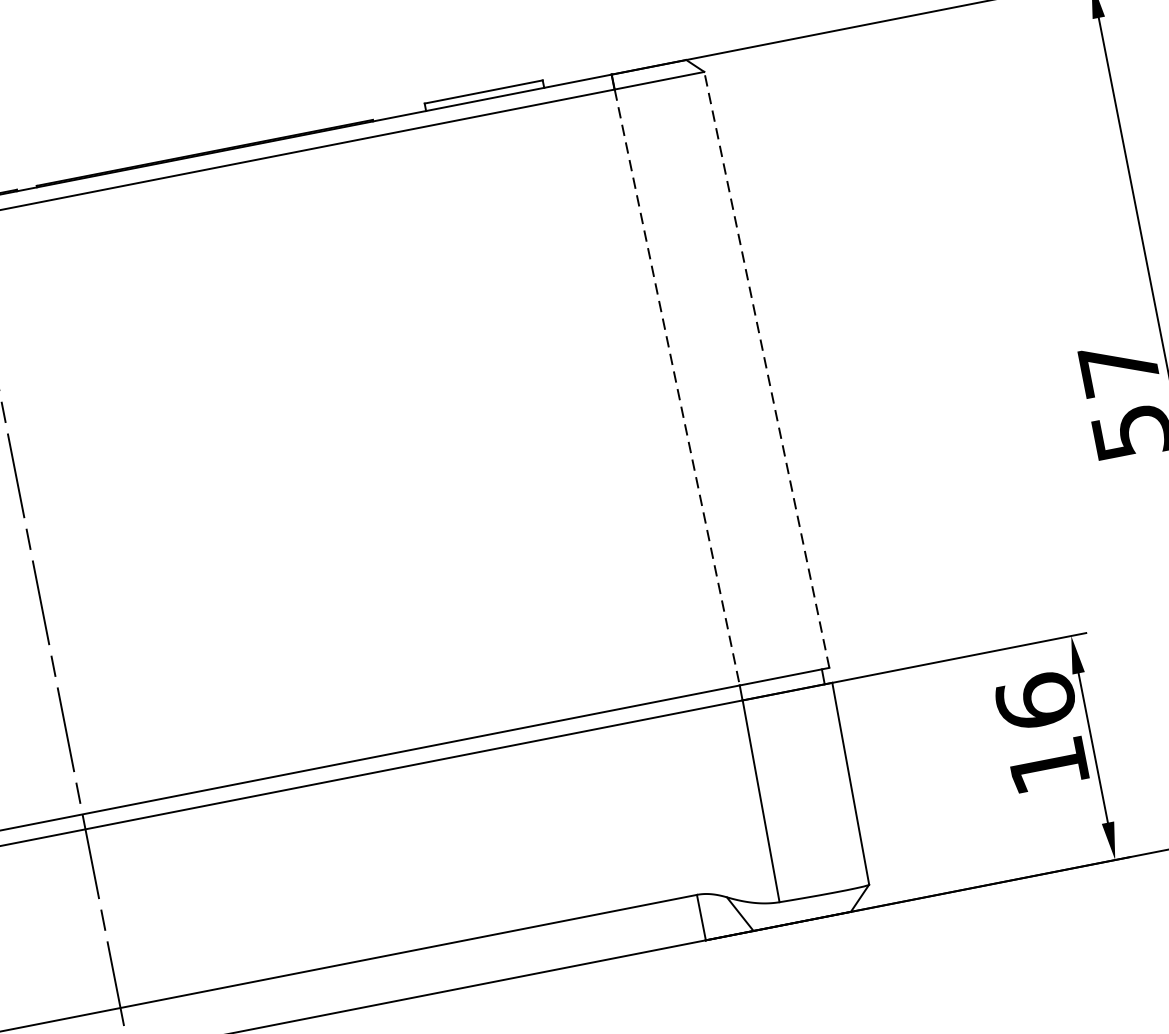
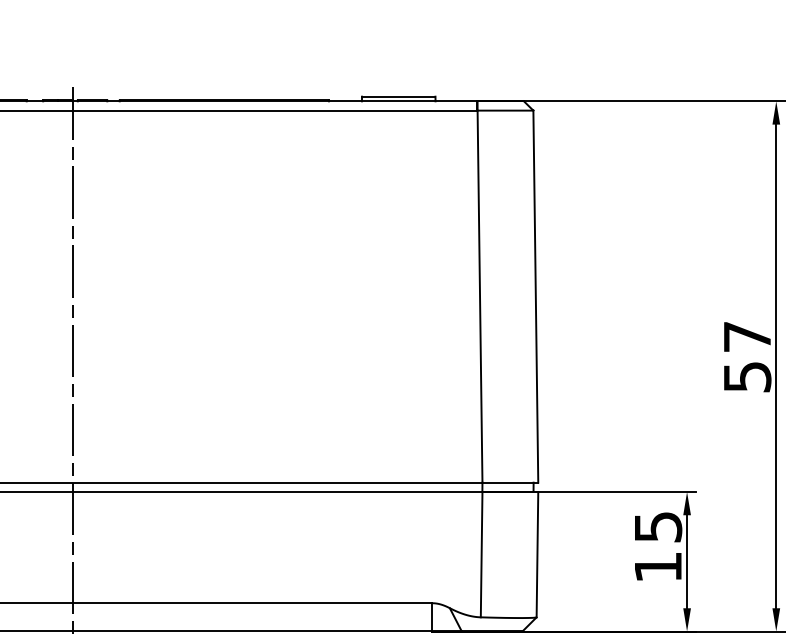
line: (766, 369) -> (535, 296), dashed -> solid
line: (678, 388) -> (480, 297), dashed -> solid
text: (1036, 700) -> (658, 526), 16 -> 15

